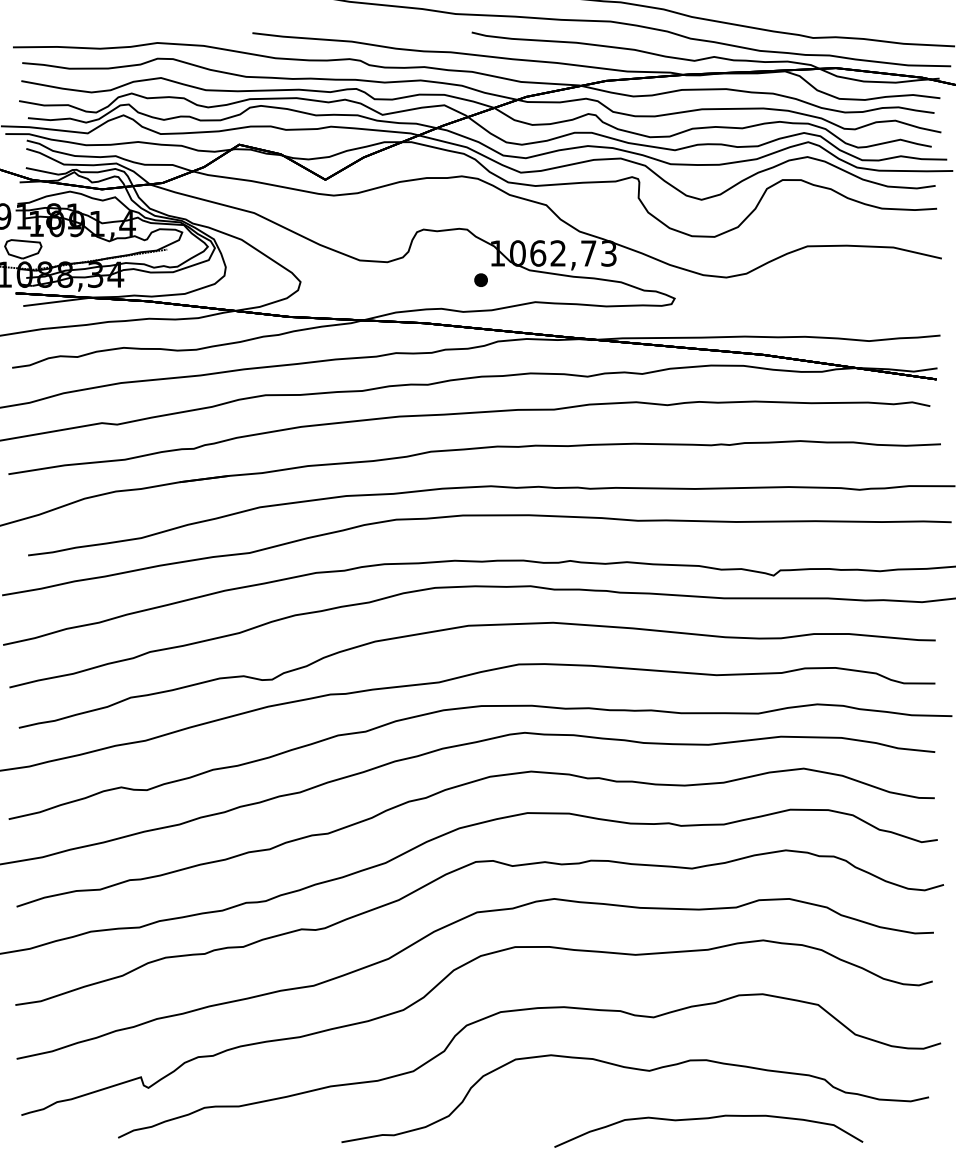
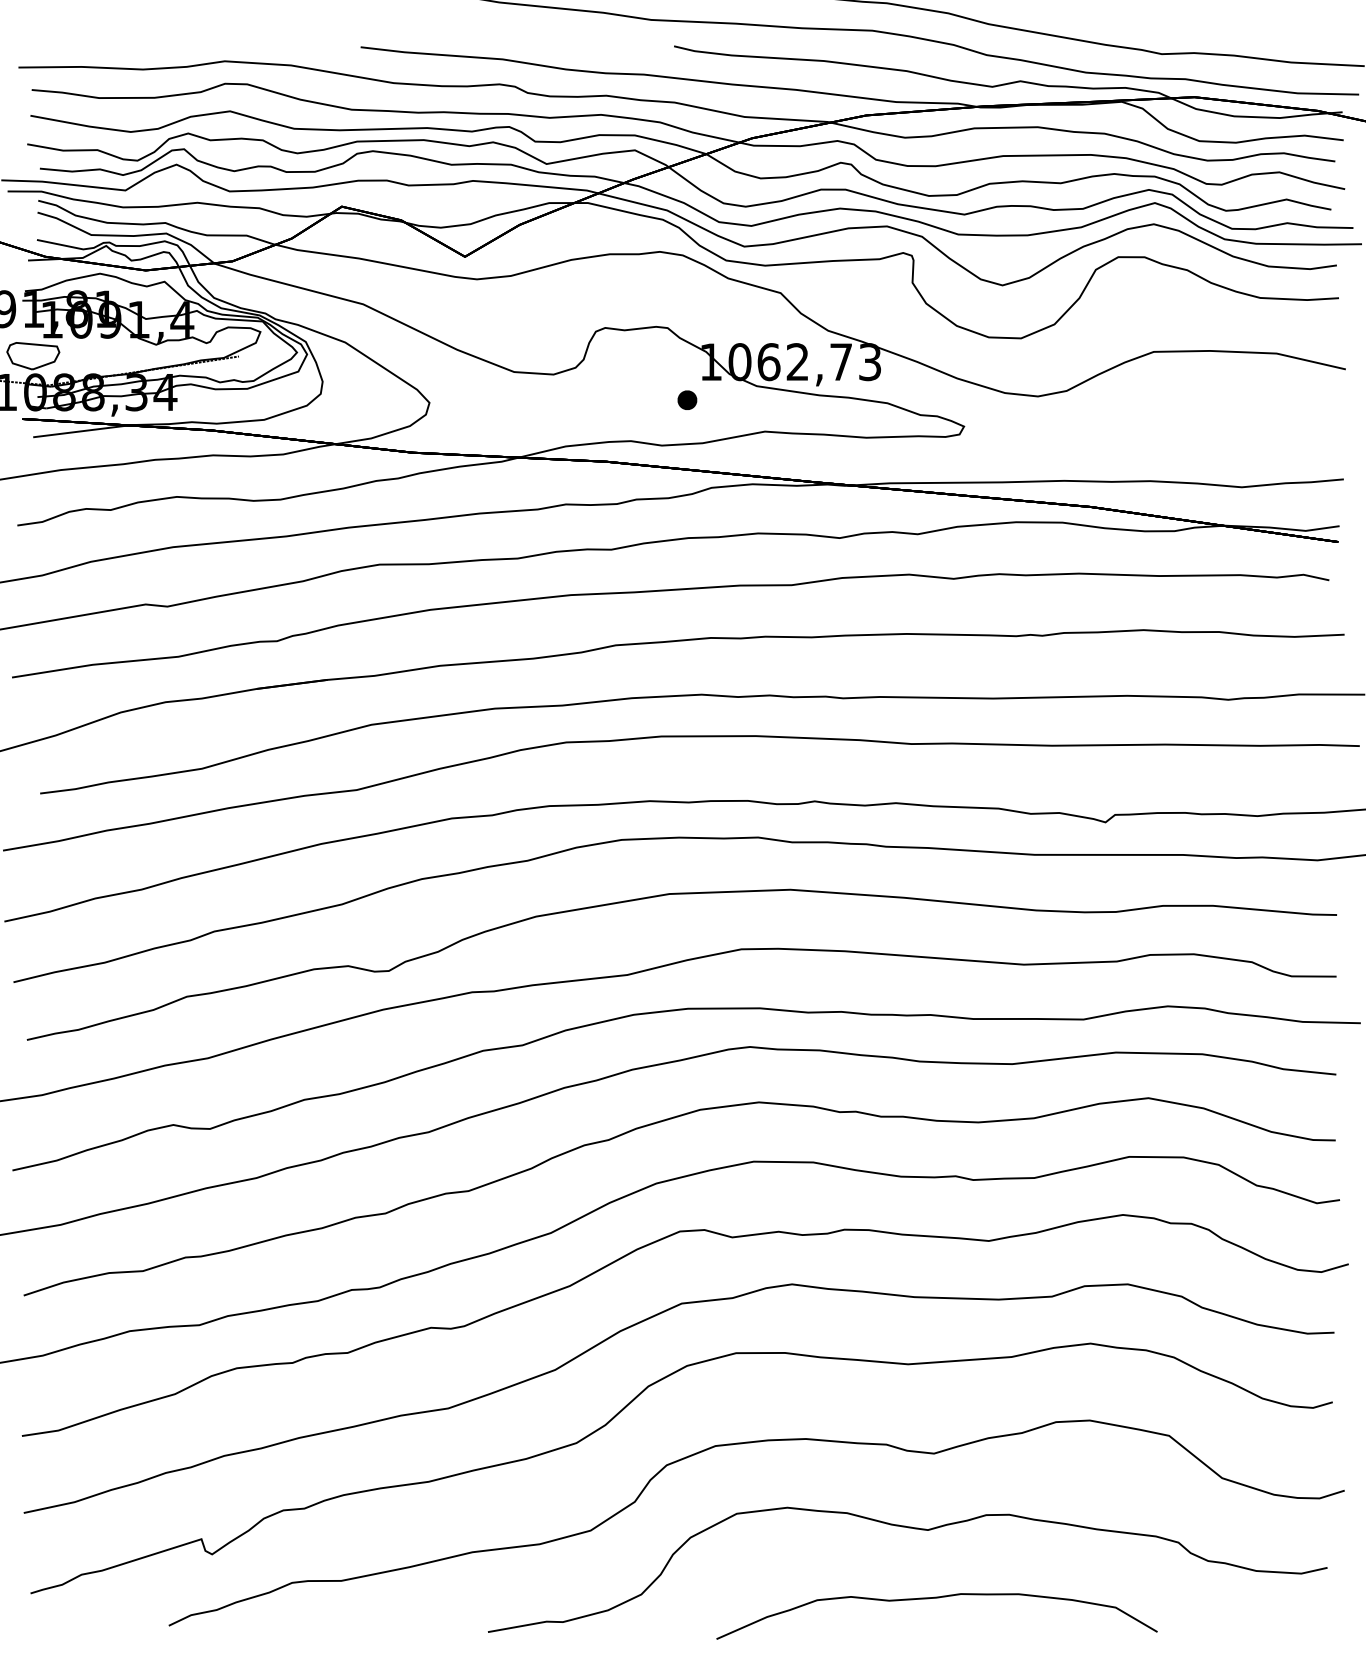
curve: (708, 1119) -> (936, 1599), moved

